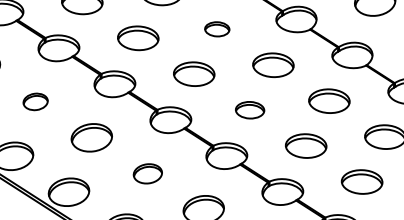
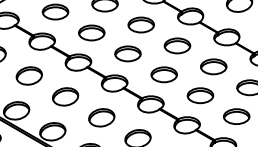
part: (216, 28) -> (140, 24), size x1.67
part: (34, 101) -> (28, 75), size x1.67
part: (249, 109) -> (163, 74), size x1.43
part: (147, 173) -> (101, 117), size x1.43

